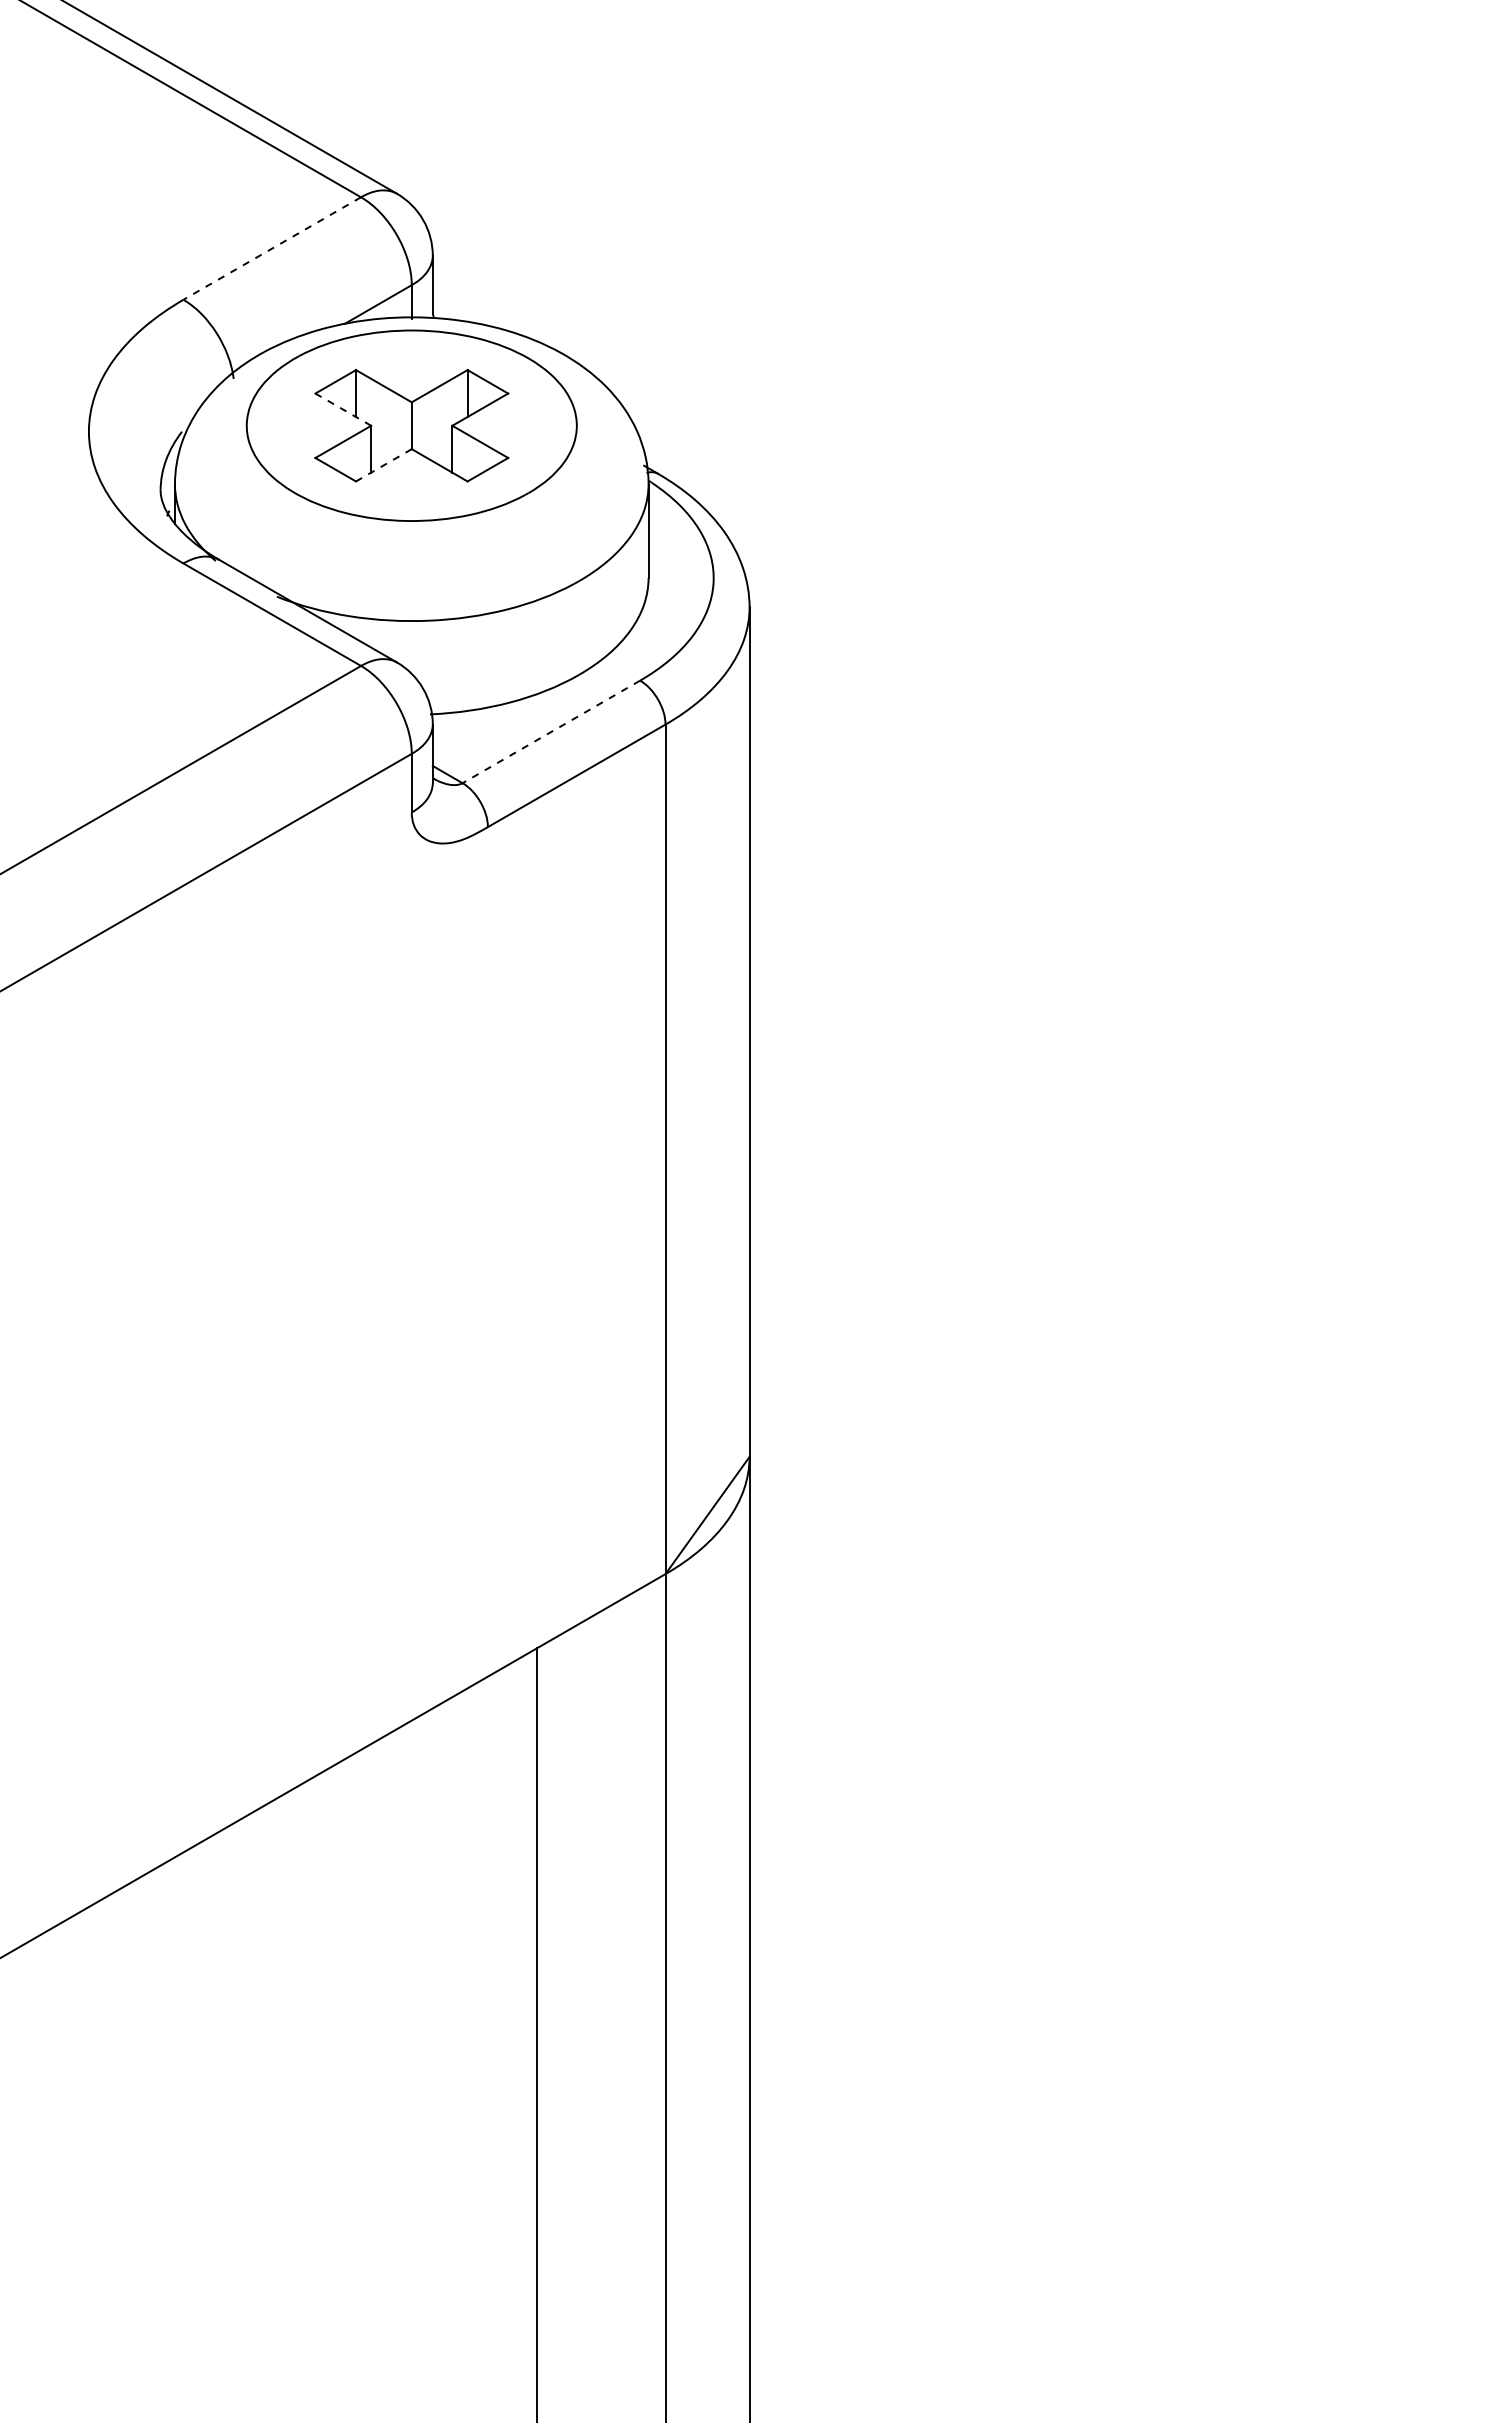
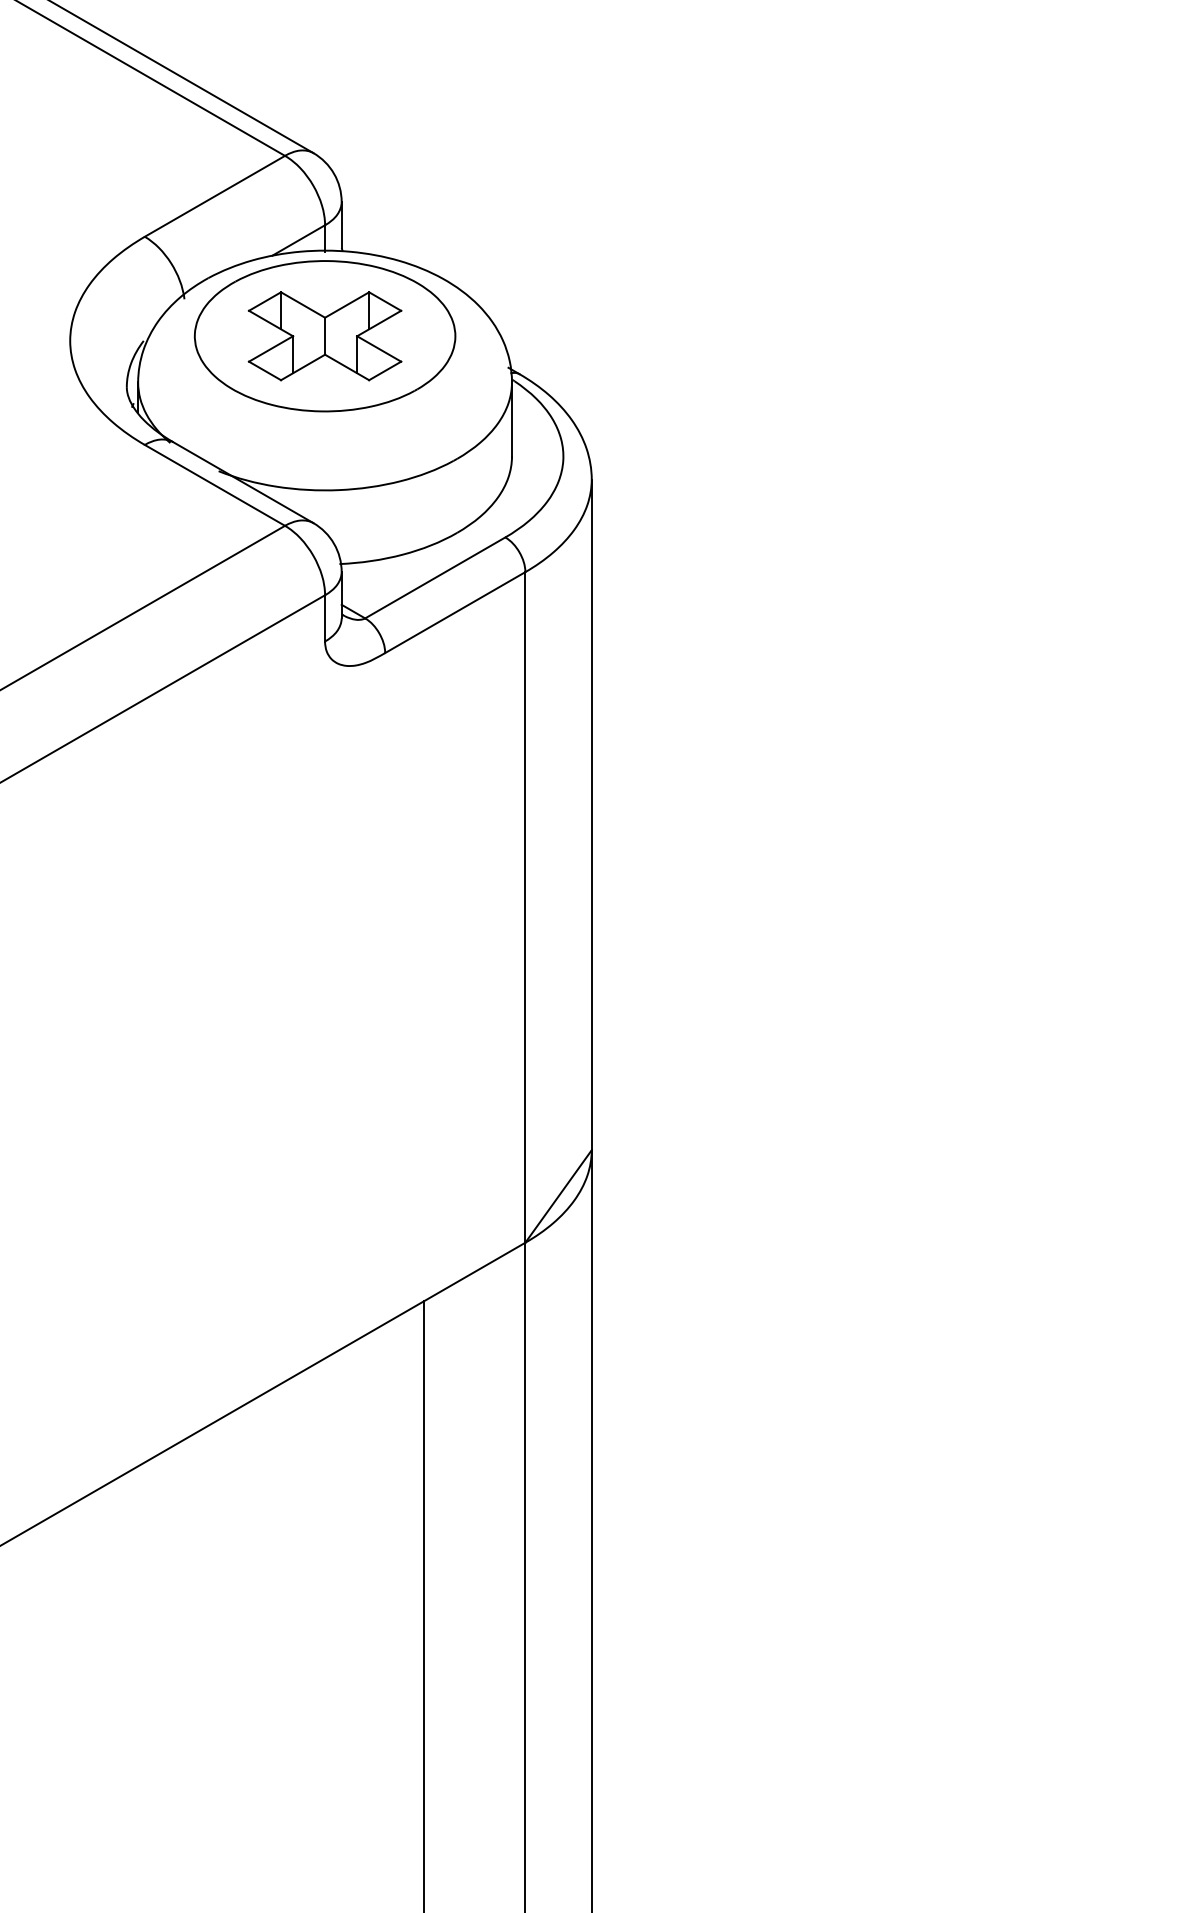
line: (272, 248) -> (215, 196), dashed -> solid
line: (342, 409) -> (270, 323), dashed -> solid
line: (383, 465) -> (302, 367), dashed -> solid
line: (551, 731) -> (435, 577), dashed -> solid

